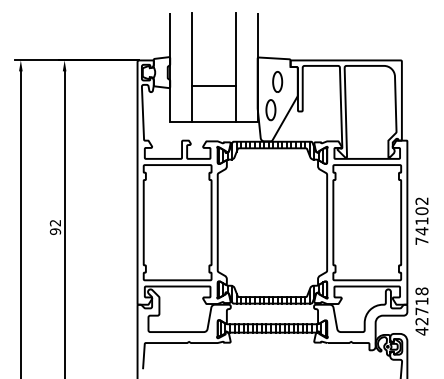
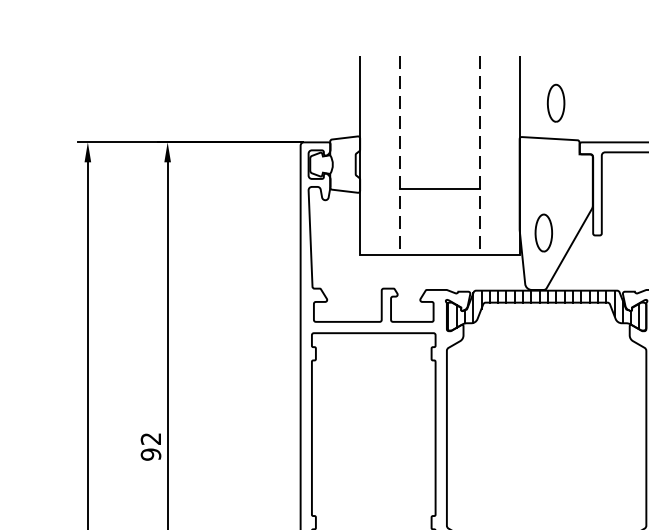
line: (192, 67) -> (400, 155), solid -> dashed
line: (235, 67) -> (479, 155), solid -> dashed
part: (277, 81) -> (555, 102), moved

